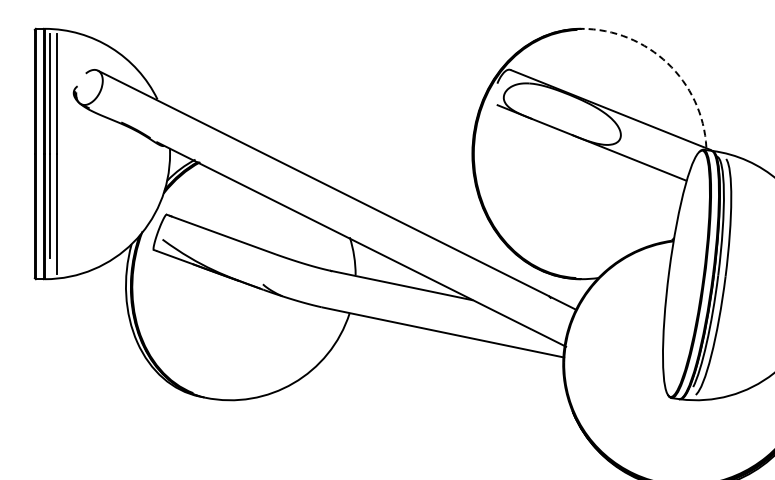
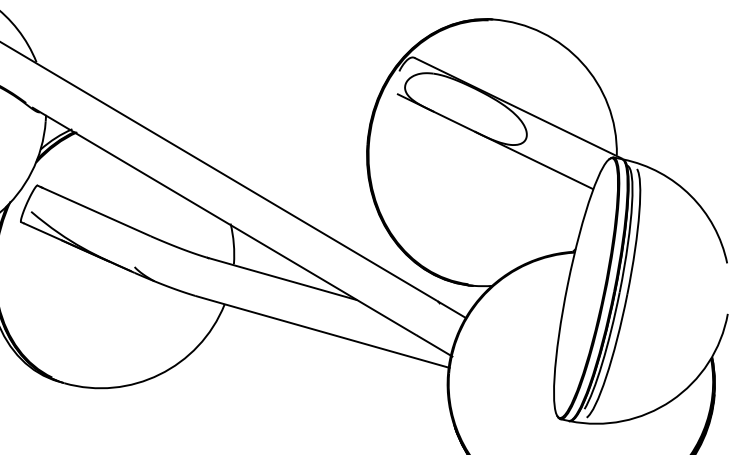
arc: (667, 63) -> (581, 62), dashed -> solid

